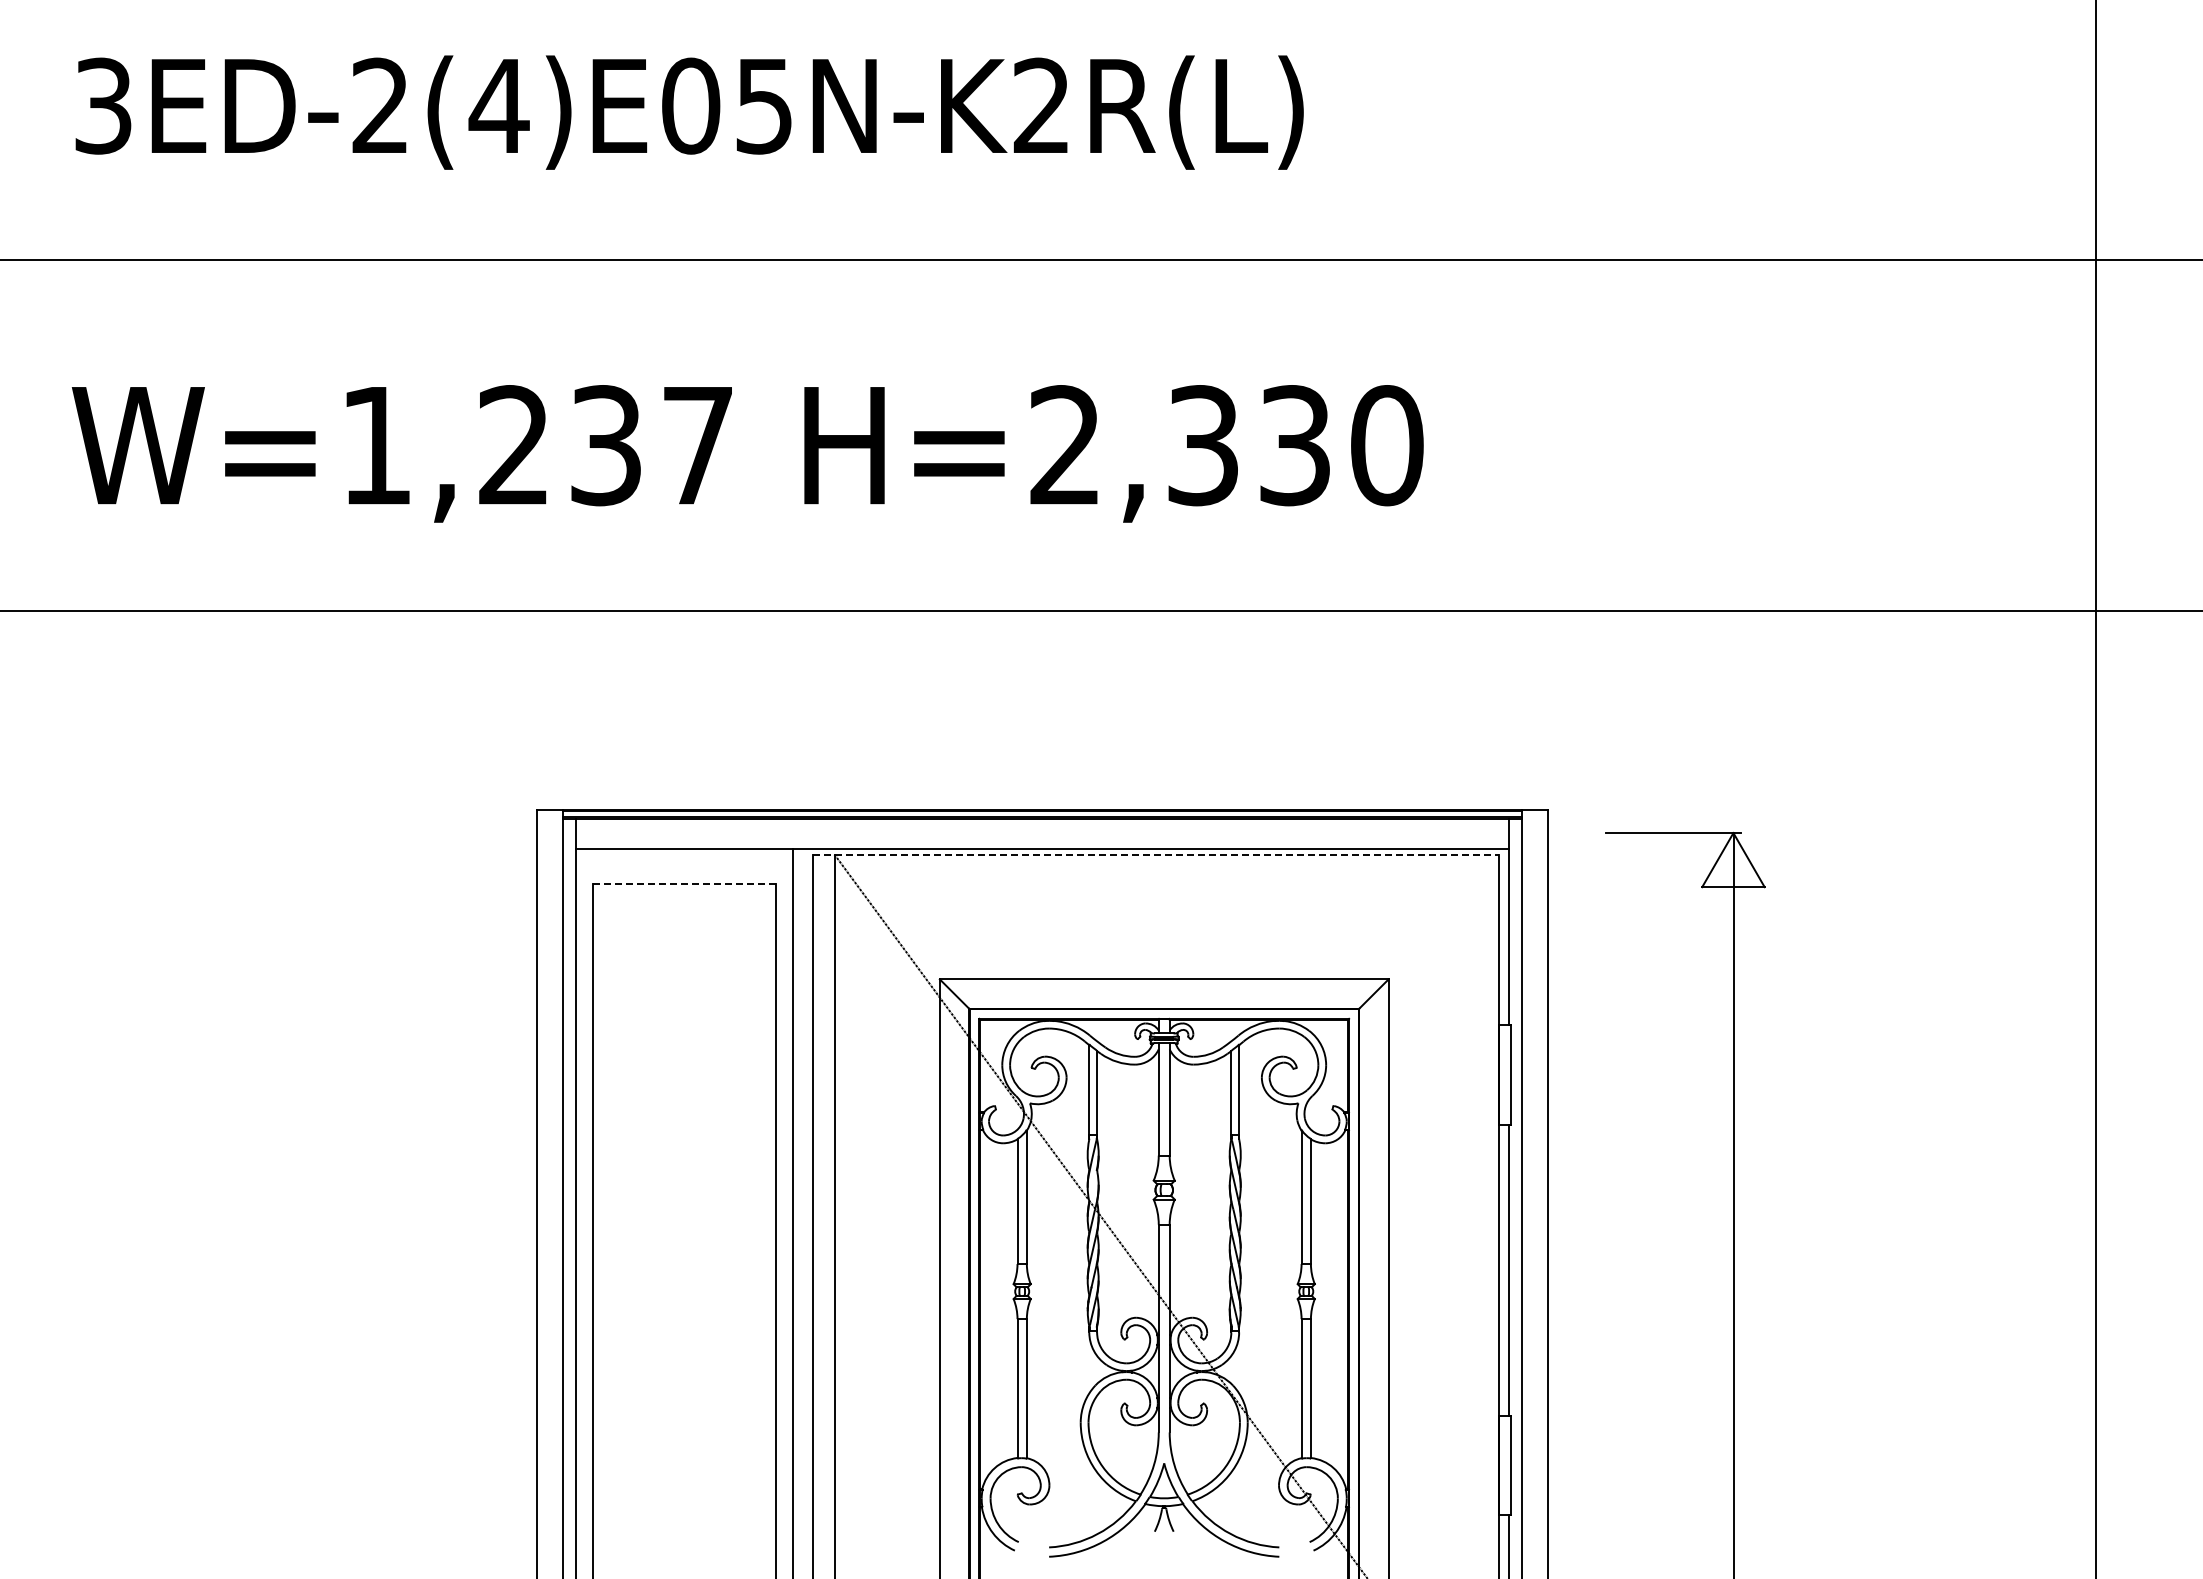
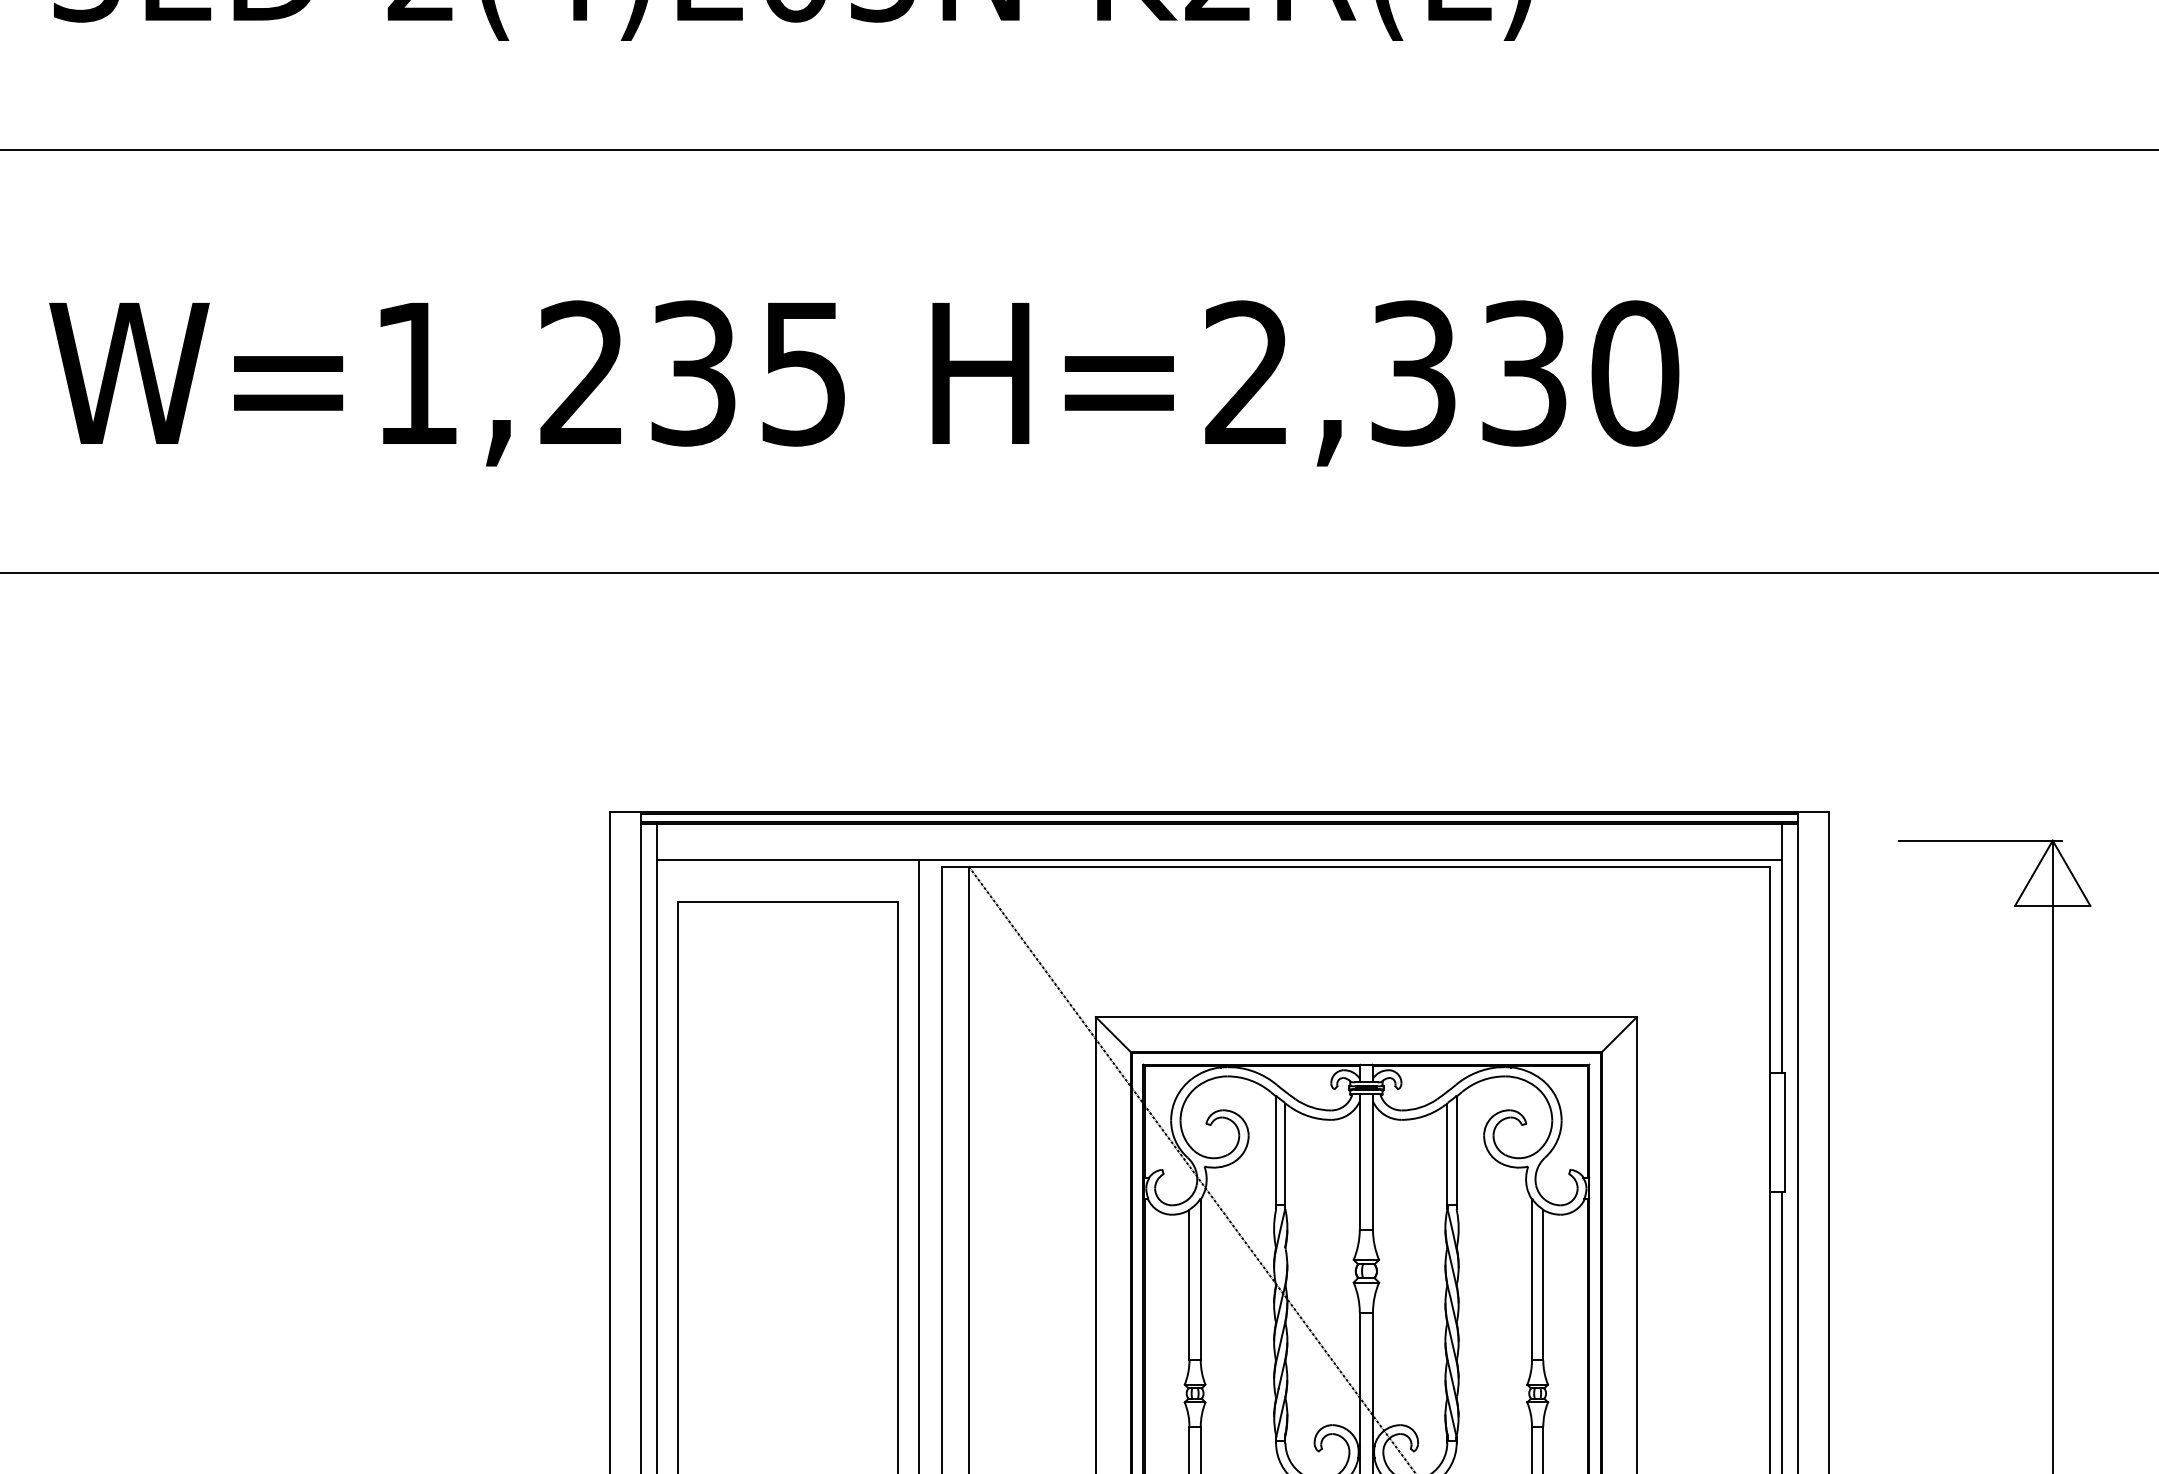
text: (697, 446) -> (803, 374), W=1,237 -> W=1,235
line: (1155, 854) -> (1355, 866), dashed -> solid
line: (685, 883) -> (789, 901), dashed -> solid

